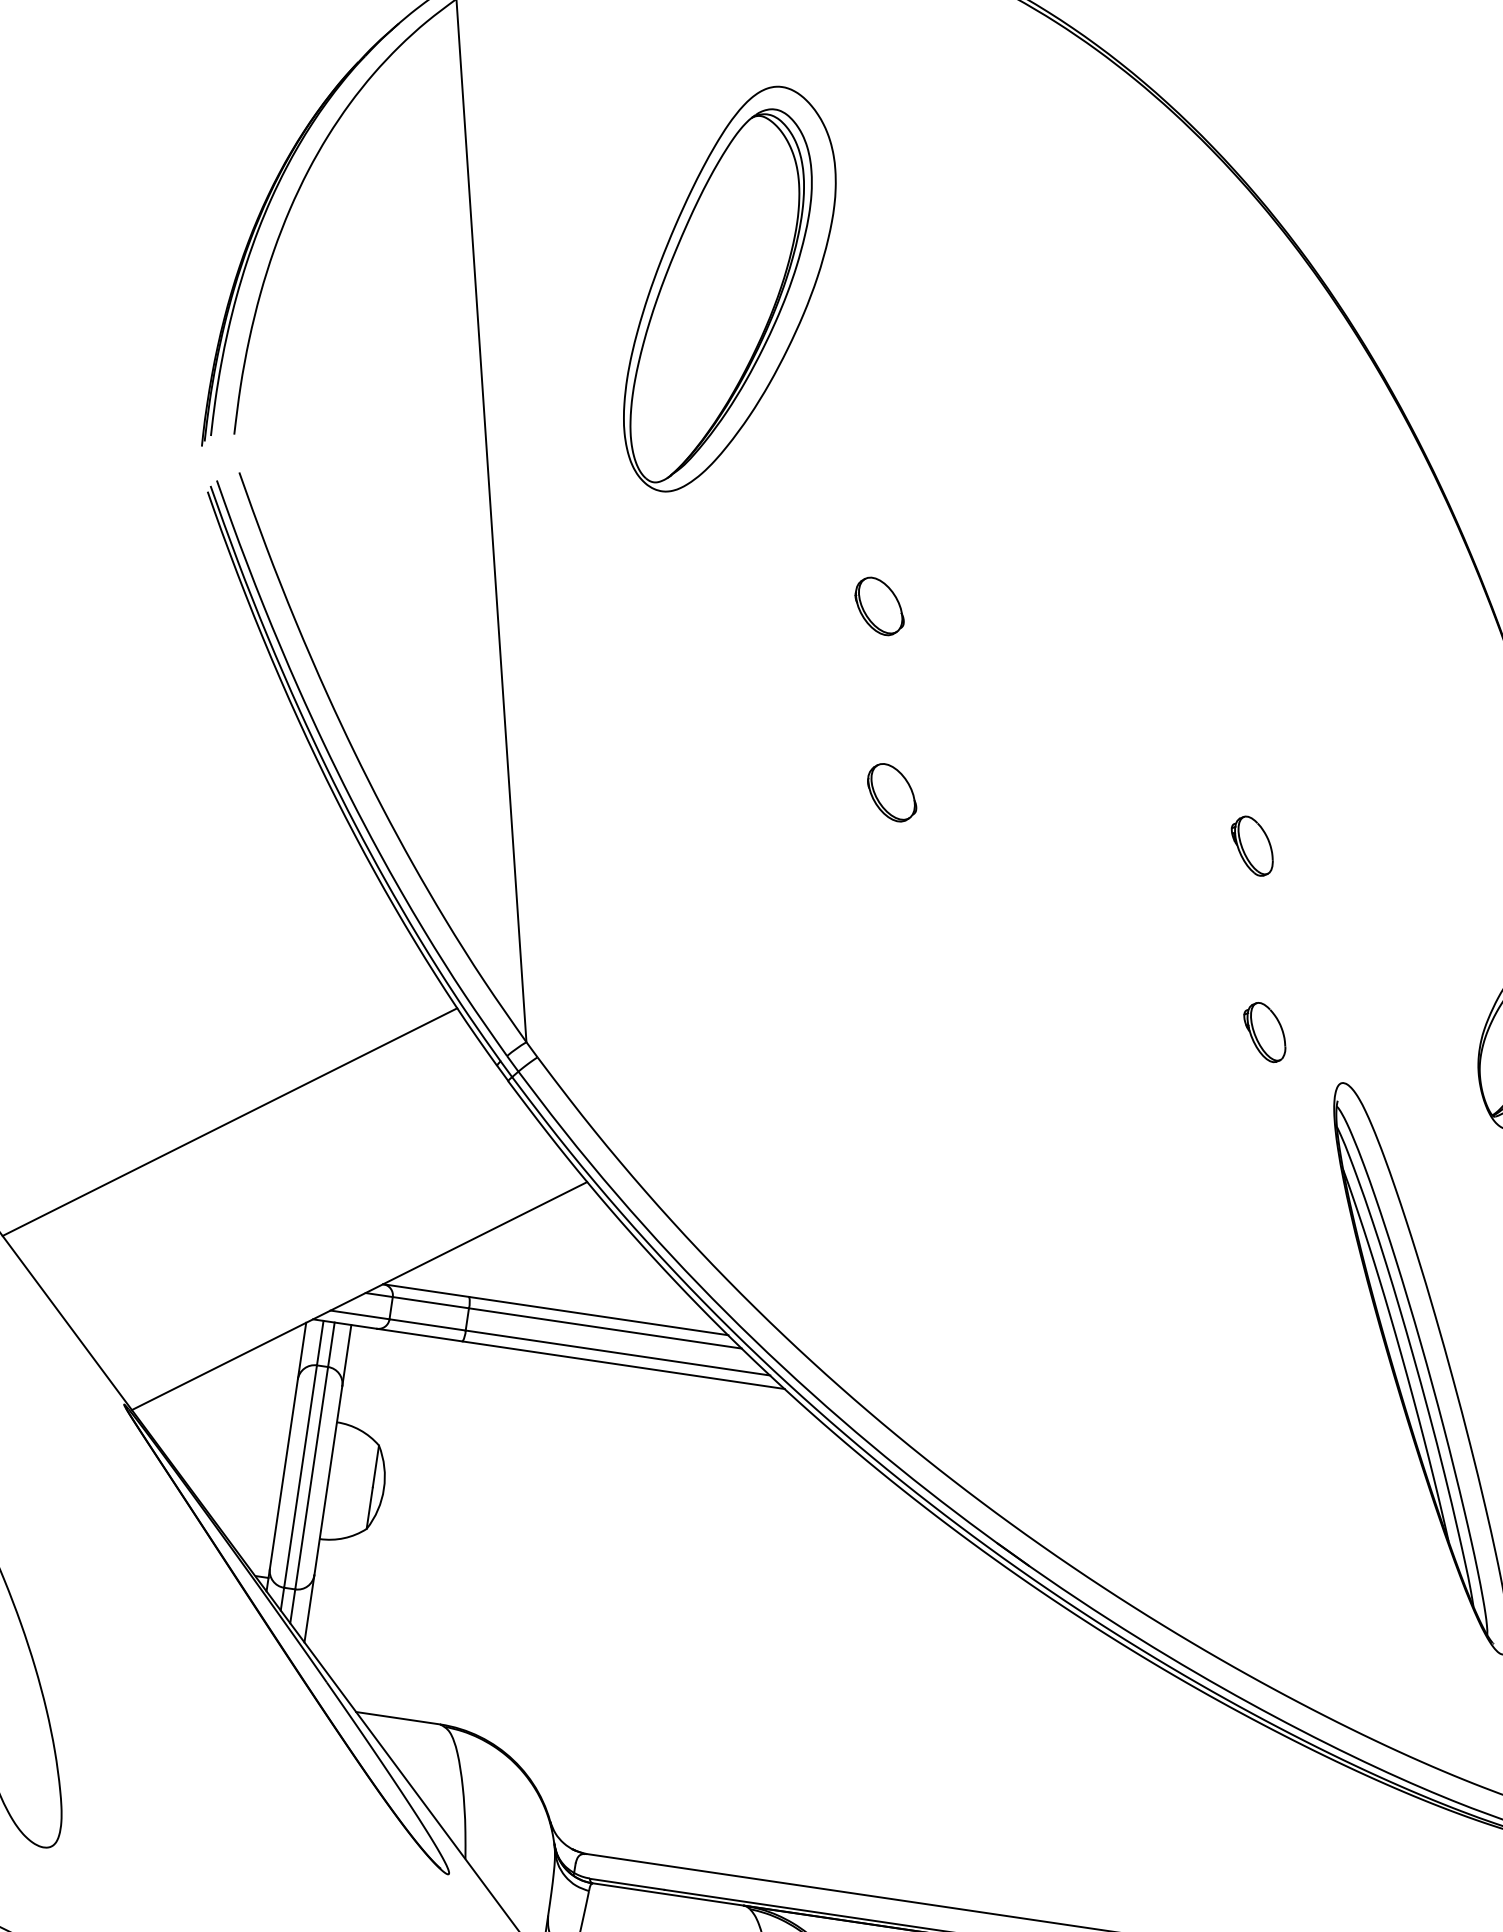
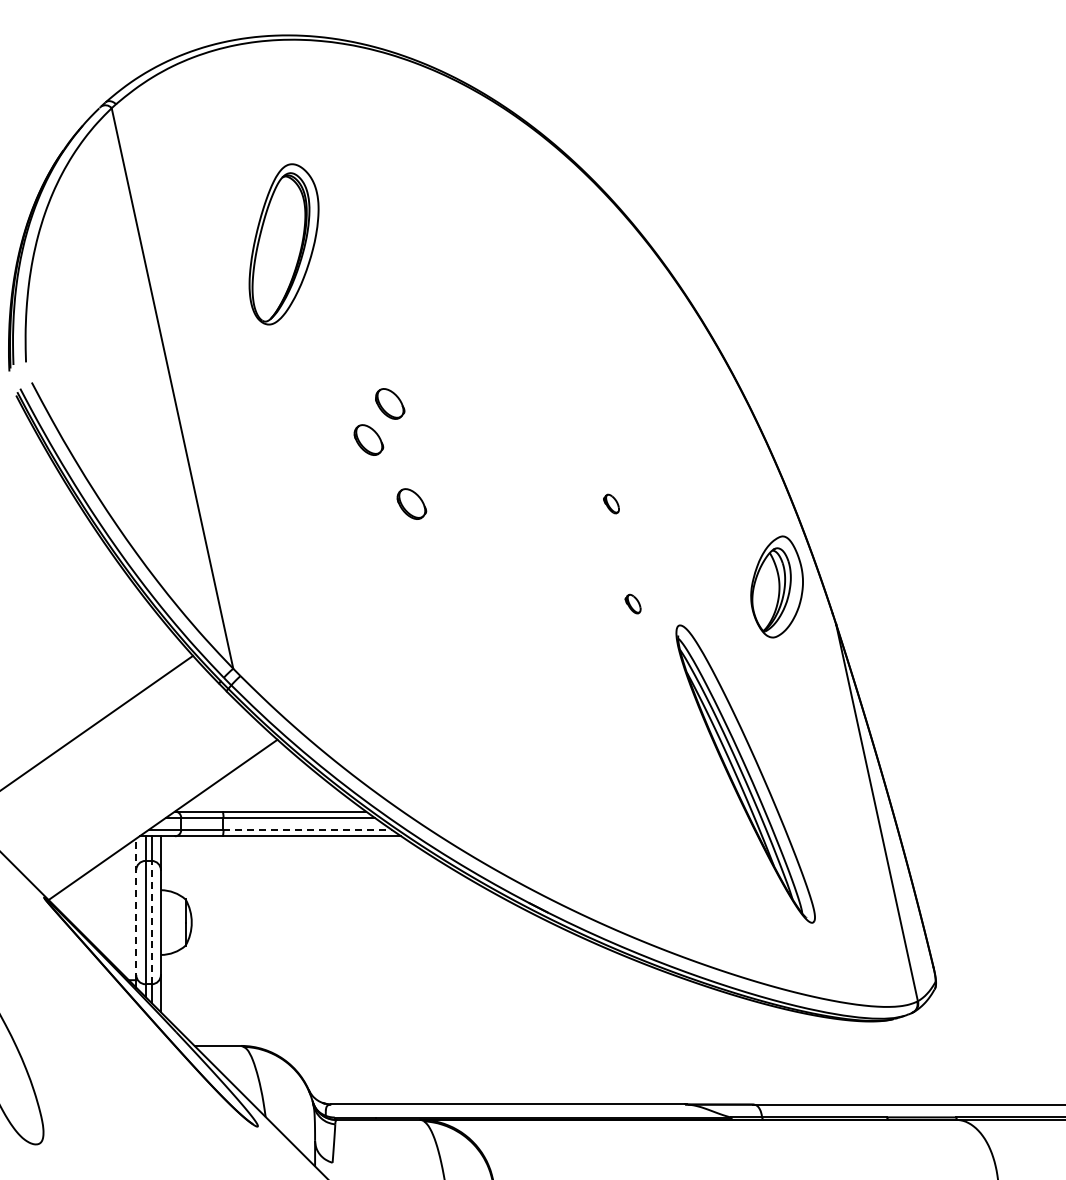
part: (729, 290) -> (283, 244), size x0.7
part: (831, 664) -> (368, 439), added
part: (1252, 844) -> (611, 503), size x0.6
part: (1263, 1030) -> (632, 603), size x0.6
line: (618, 1353) -> (308, 830), solid -> dashed
line: (287, 1450) -> (136, 909), solid -> dashed
line: (311, 1478) -> (151, 922), solid -> dashed

